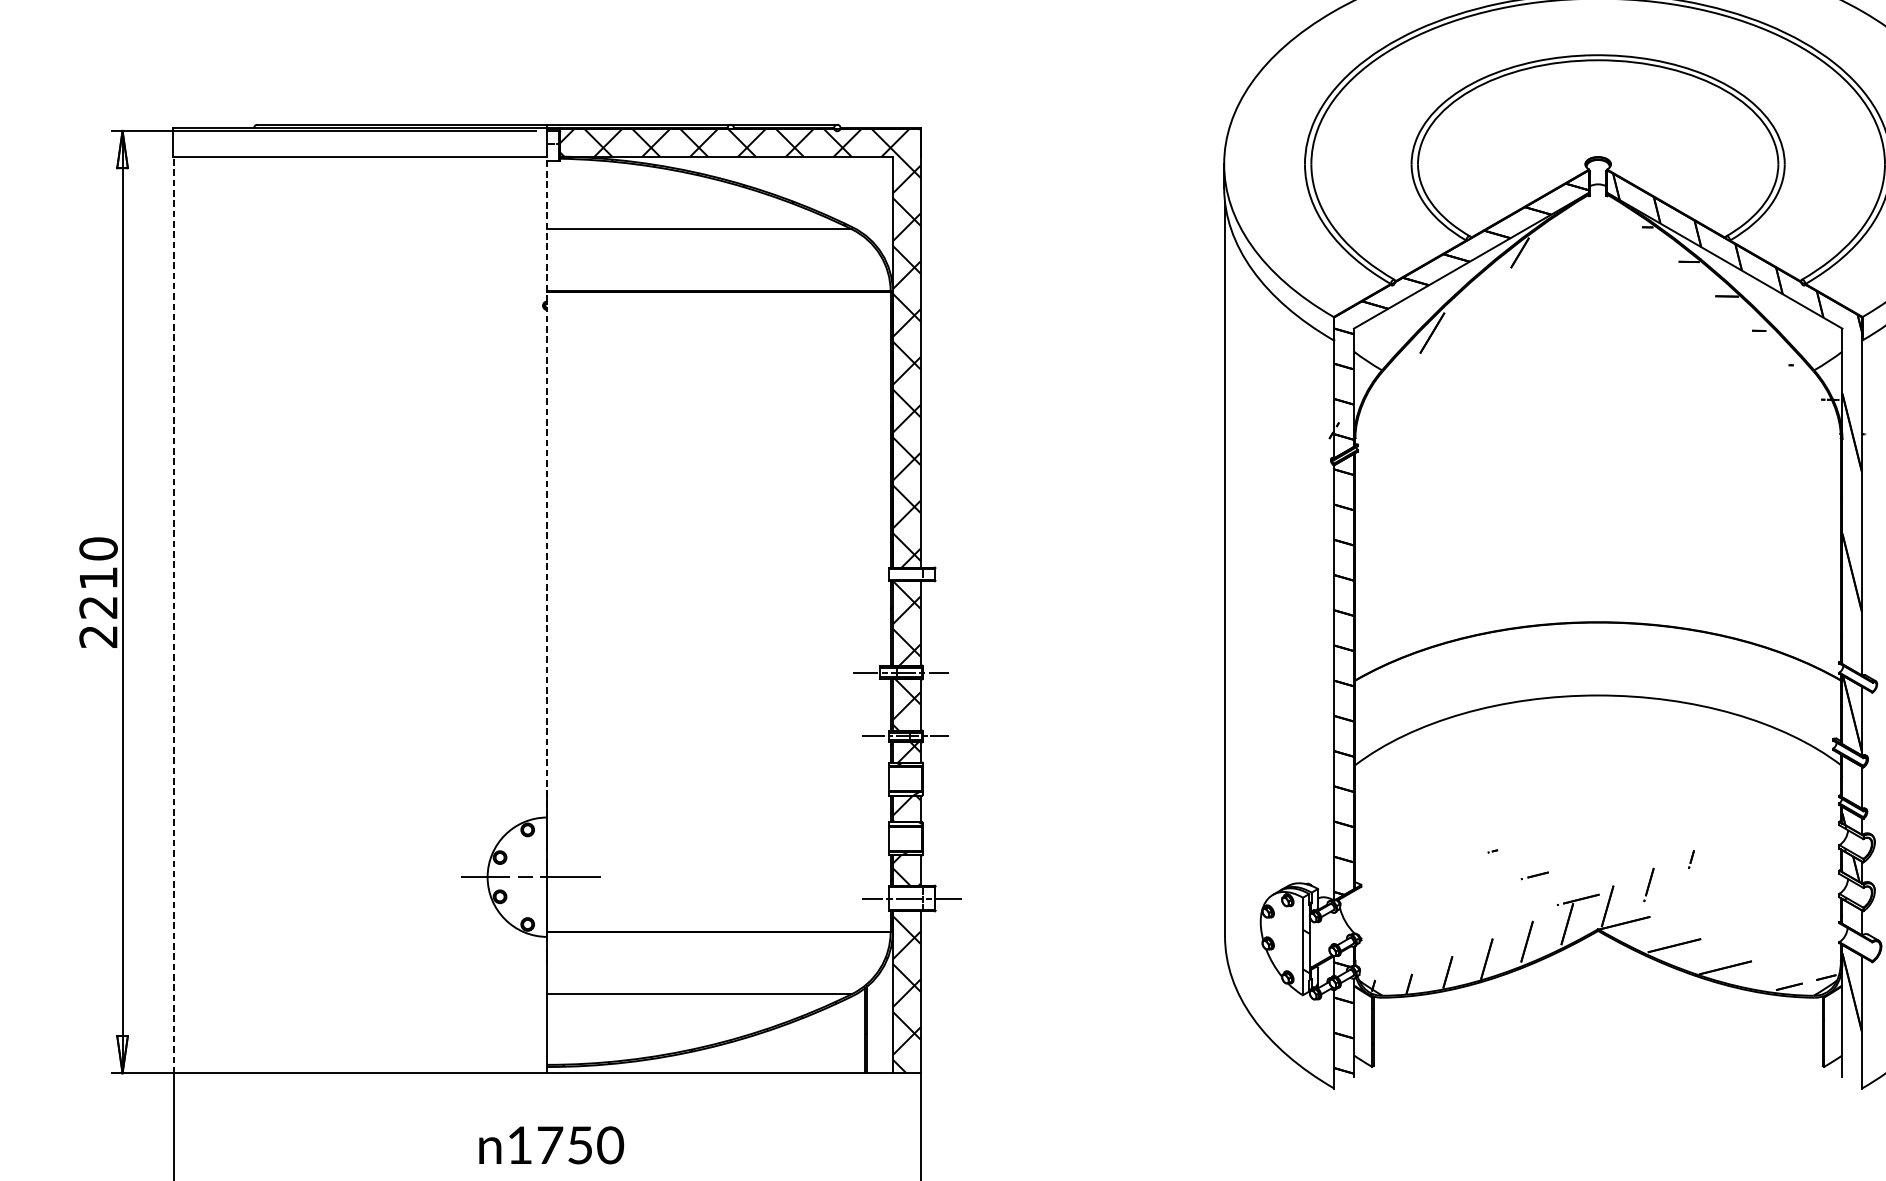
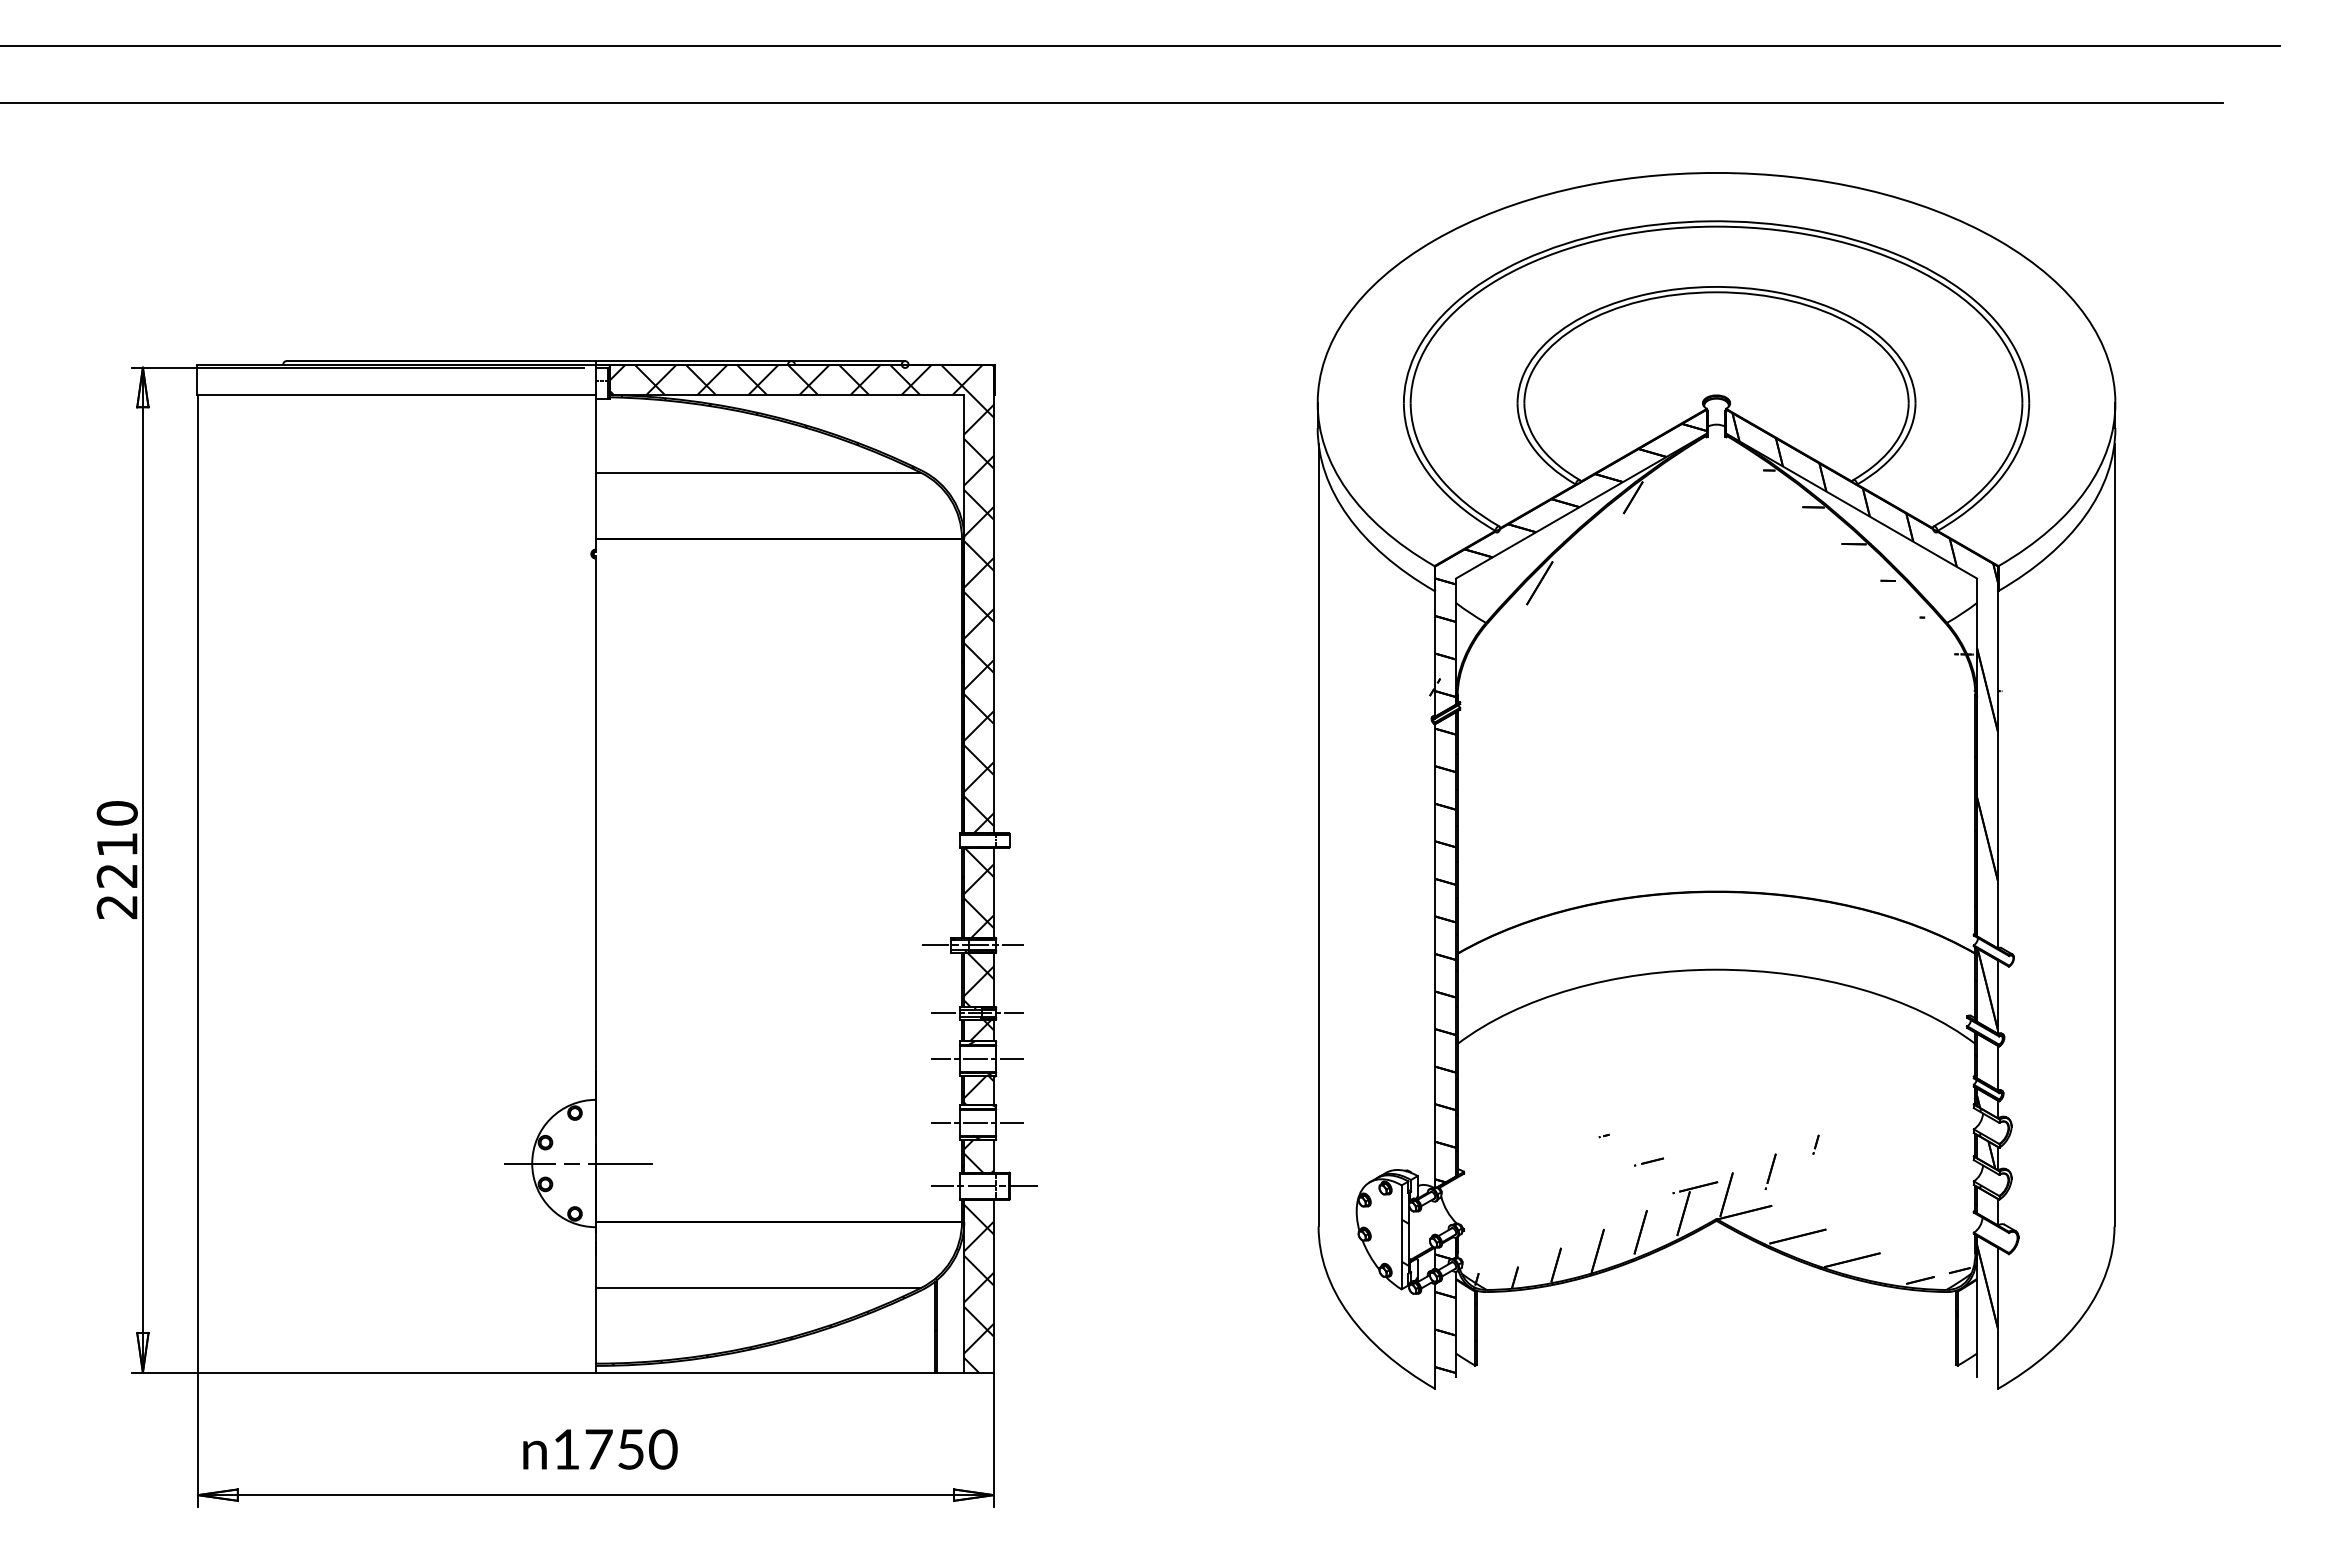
line: (546, 228) -> (595, 471), dashed -> solid
line: (546, 564) -> (595, 829), dashed -> solid
line: (173, 614) -> (197, 883), dashed -> solid
line: (905, 778) -> (977, 1058), added
line: (905, 838) -> (977, 1122), added

